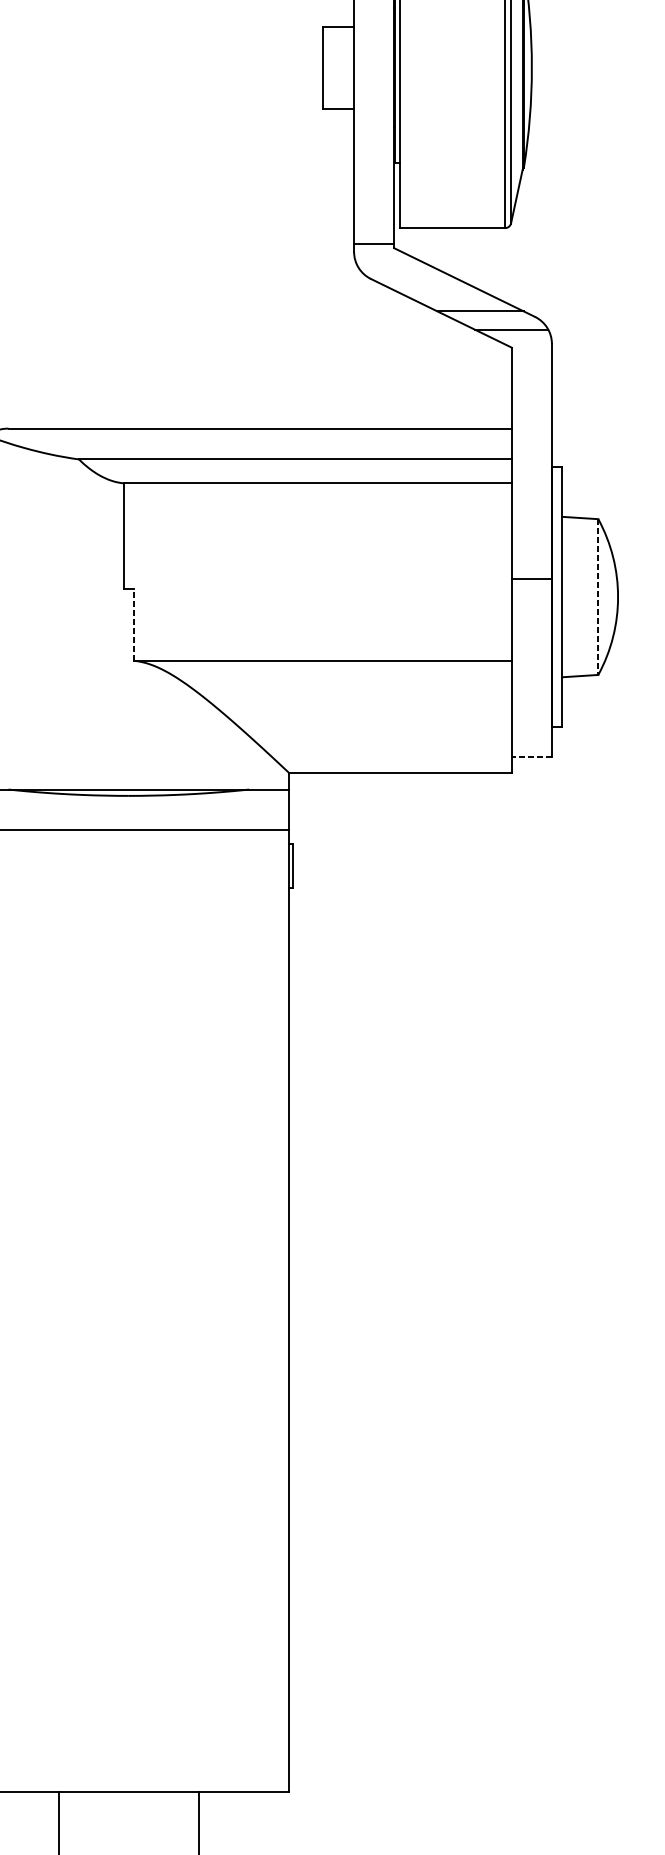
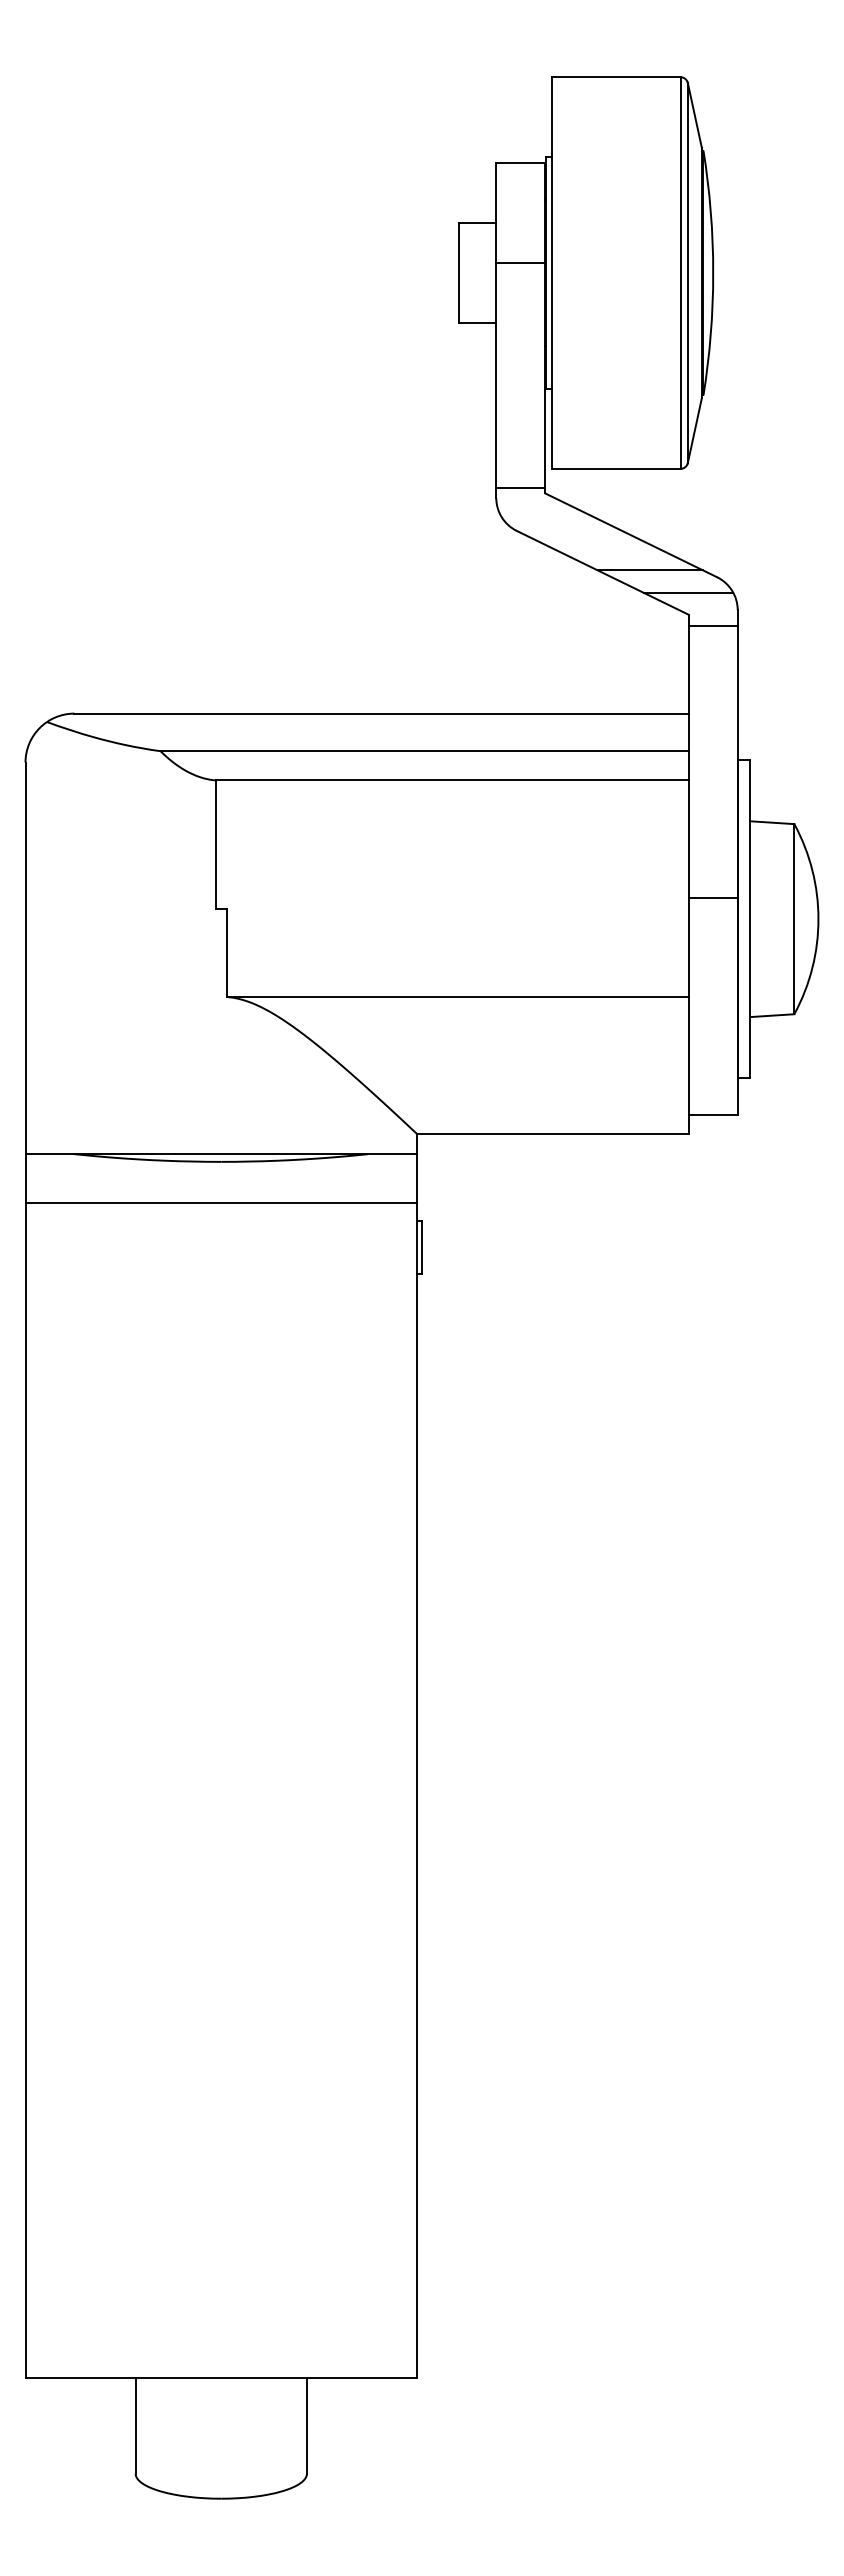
line: (373, 59) -> (520, 262), added
line: (531, 356) -> (712, 625), added
line: (598, 597) -> (794, 919), dashed -> solid
line: (133, 625) -> (227, 953), dashed -> solid
line: (531, 757) -> (712, 1114), dashed -> solid

